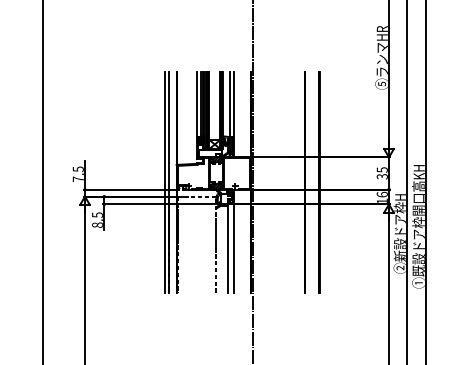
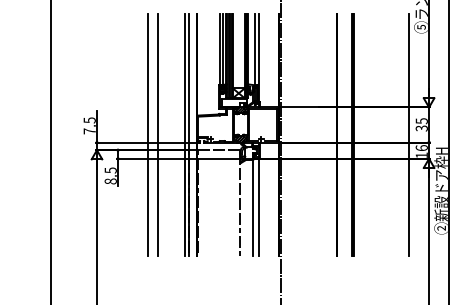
line: (131, 182) -> (147, 134), added
line: (141, 182) -> (158, 134), added
line: (370, 182) -> (408, 134), added

